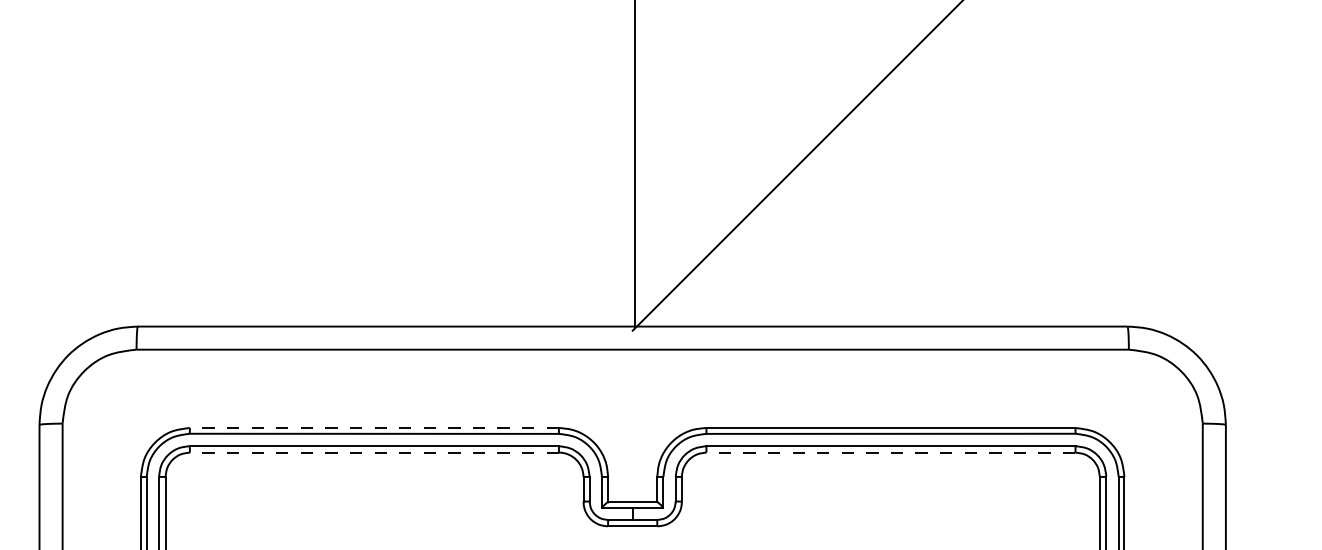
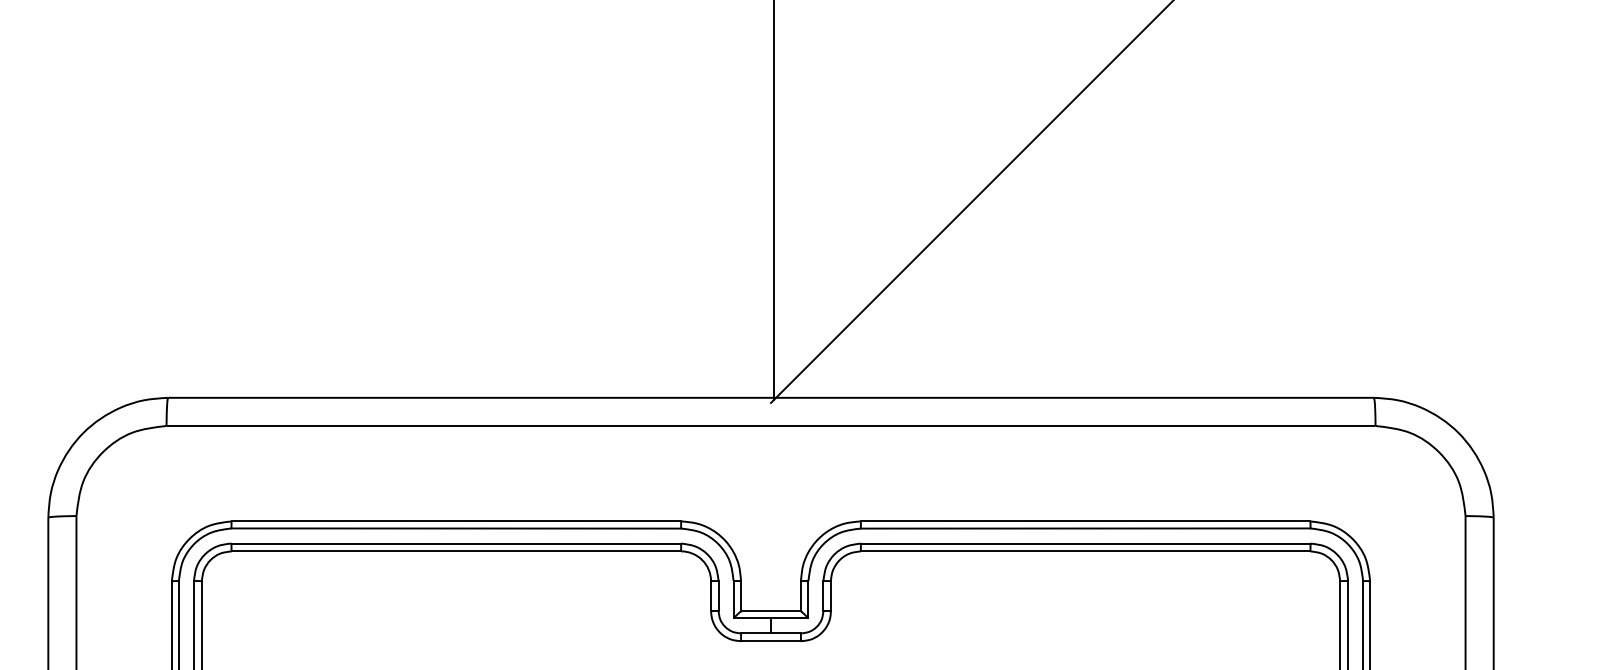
line: (374, 428) -> (456, 521), dashed -> solid
line: (374, 452) -> (456, 551), dashed -> solid
line: (890, 452) -> (1085, 551), dashed -> solid

